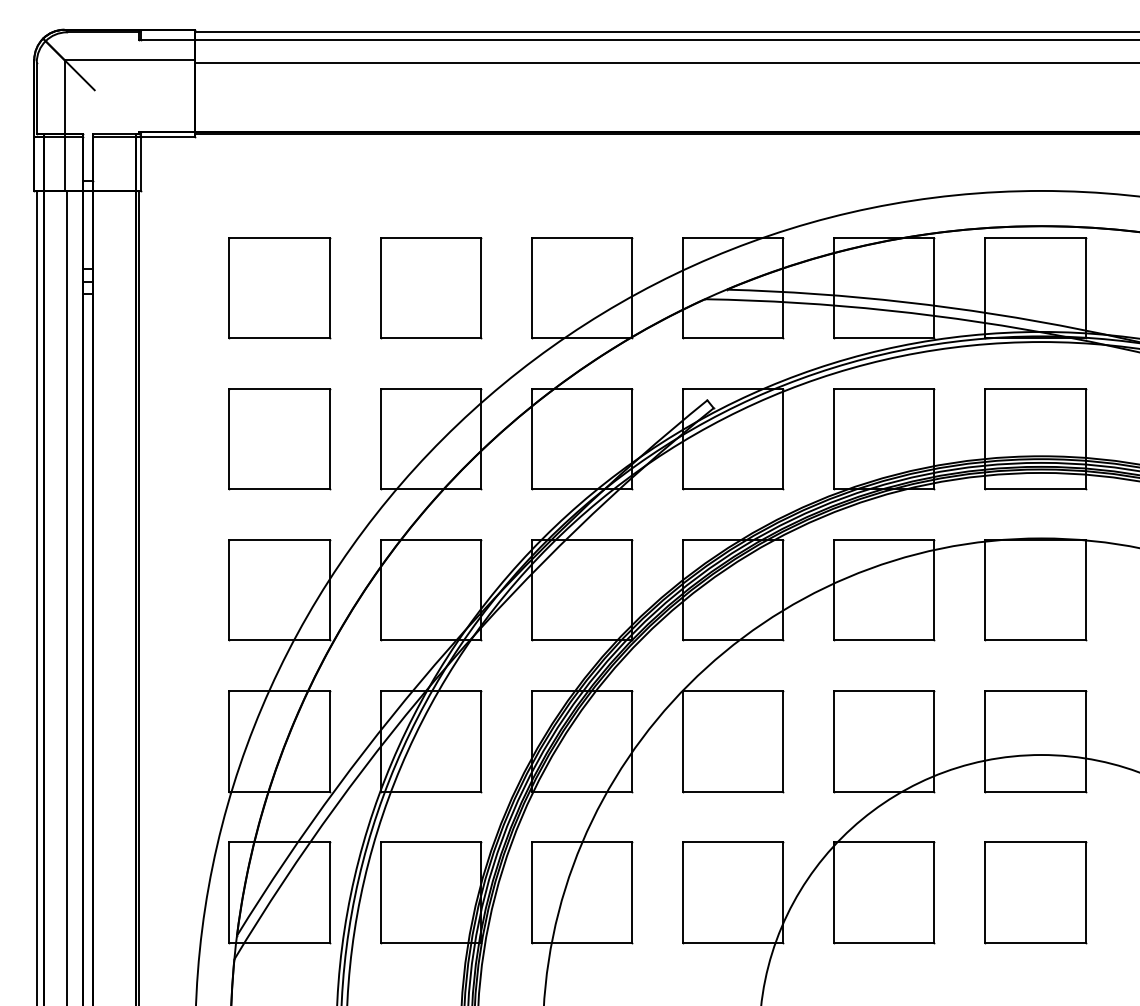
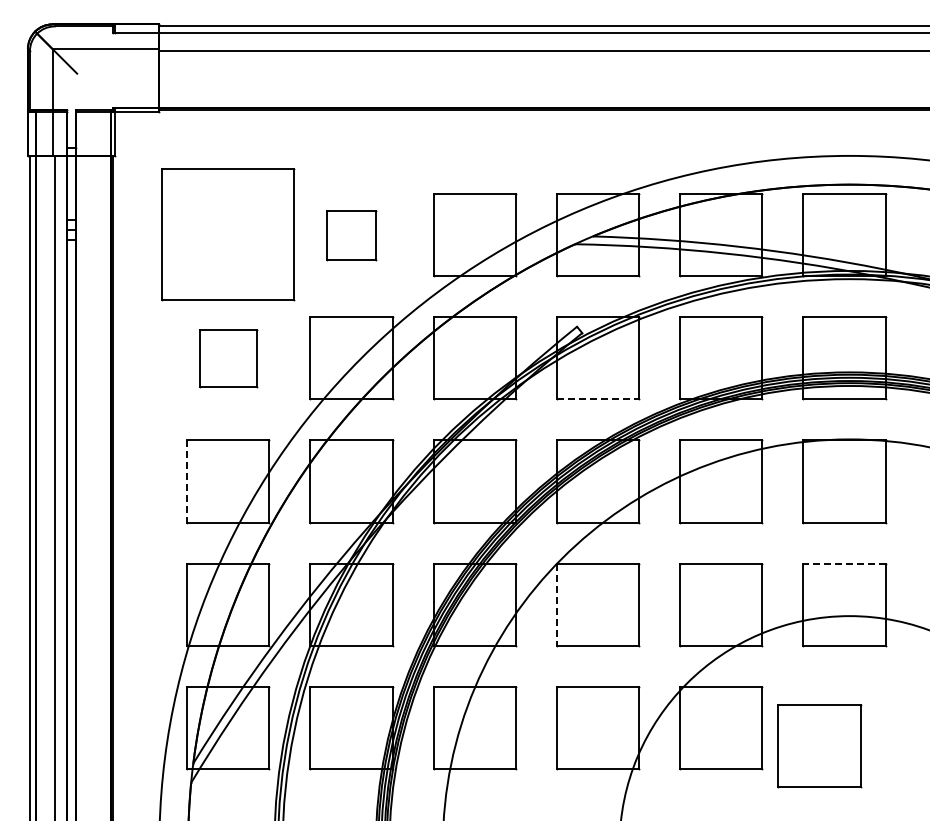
part: (280, 288) -> (228, 235), size x1.6
part: (430, 288) -> (351, 235), size x0.6
part: (280, 439) -> (228, 358), size x0.7
line: (733, 489) -> (598, 399), solid -> dashed
line: (229, 591) -> (187, 482), solid -> dashed
line: (1035, 690) -> (844, 563), solid -> dashed
line: (682, 741) -> (556, 605), solid -> dashed
part: (1035, 892) -> (819, 746), moved

